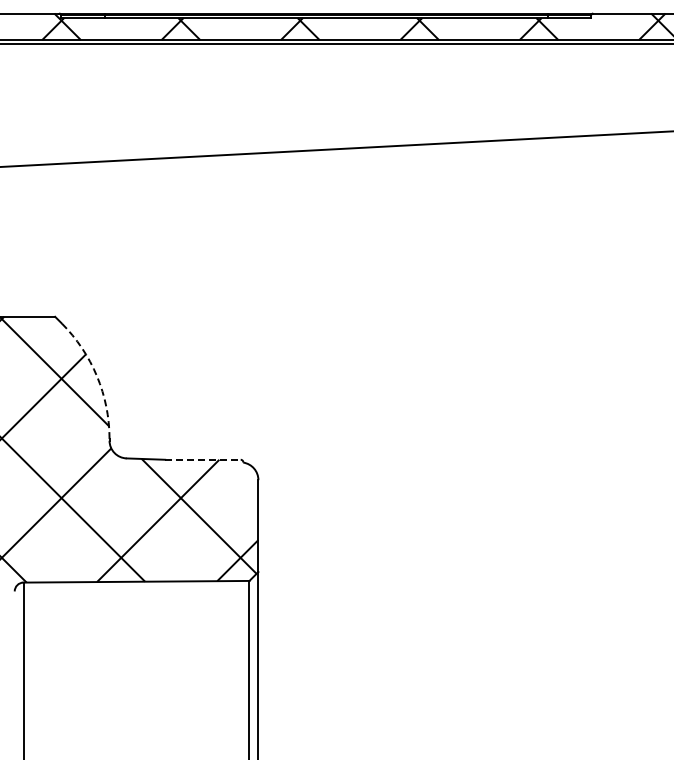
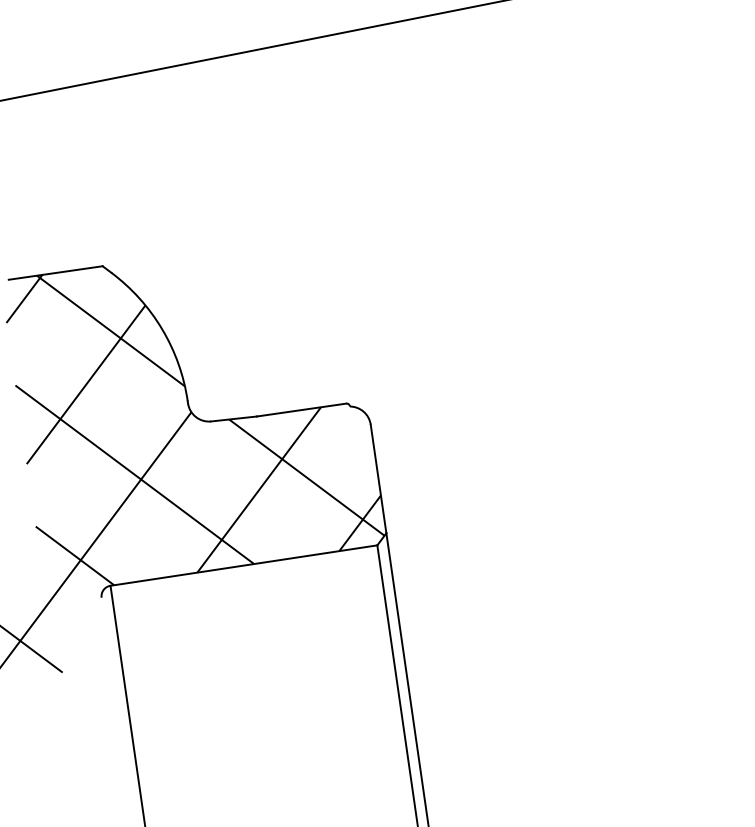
arc: (97, 376) -> (162, 329), dashed -> solid
line: (202, 459) -> (301, 409), dashed -> solid

